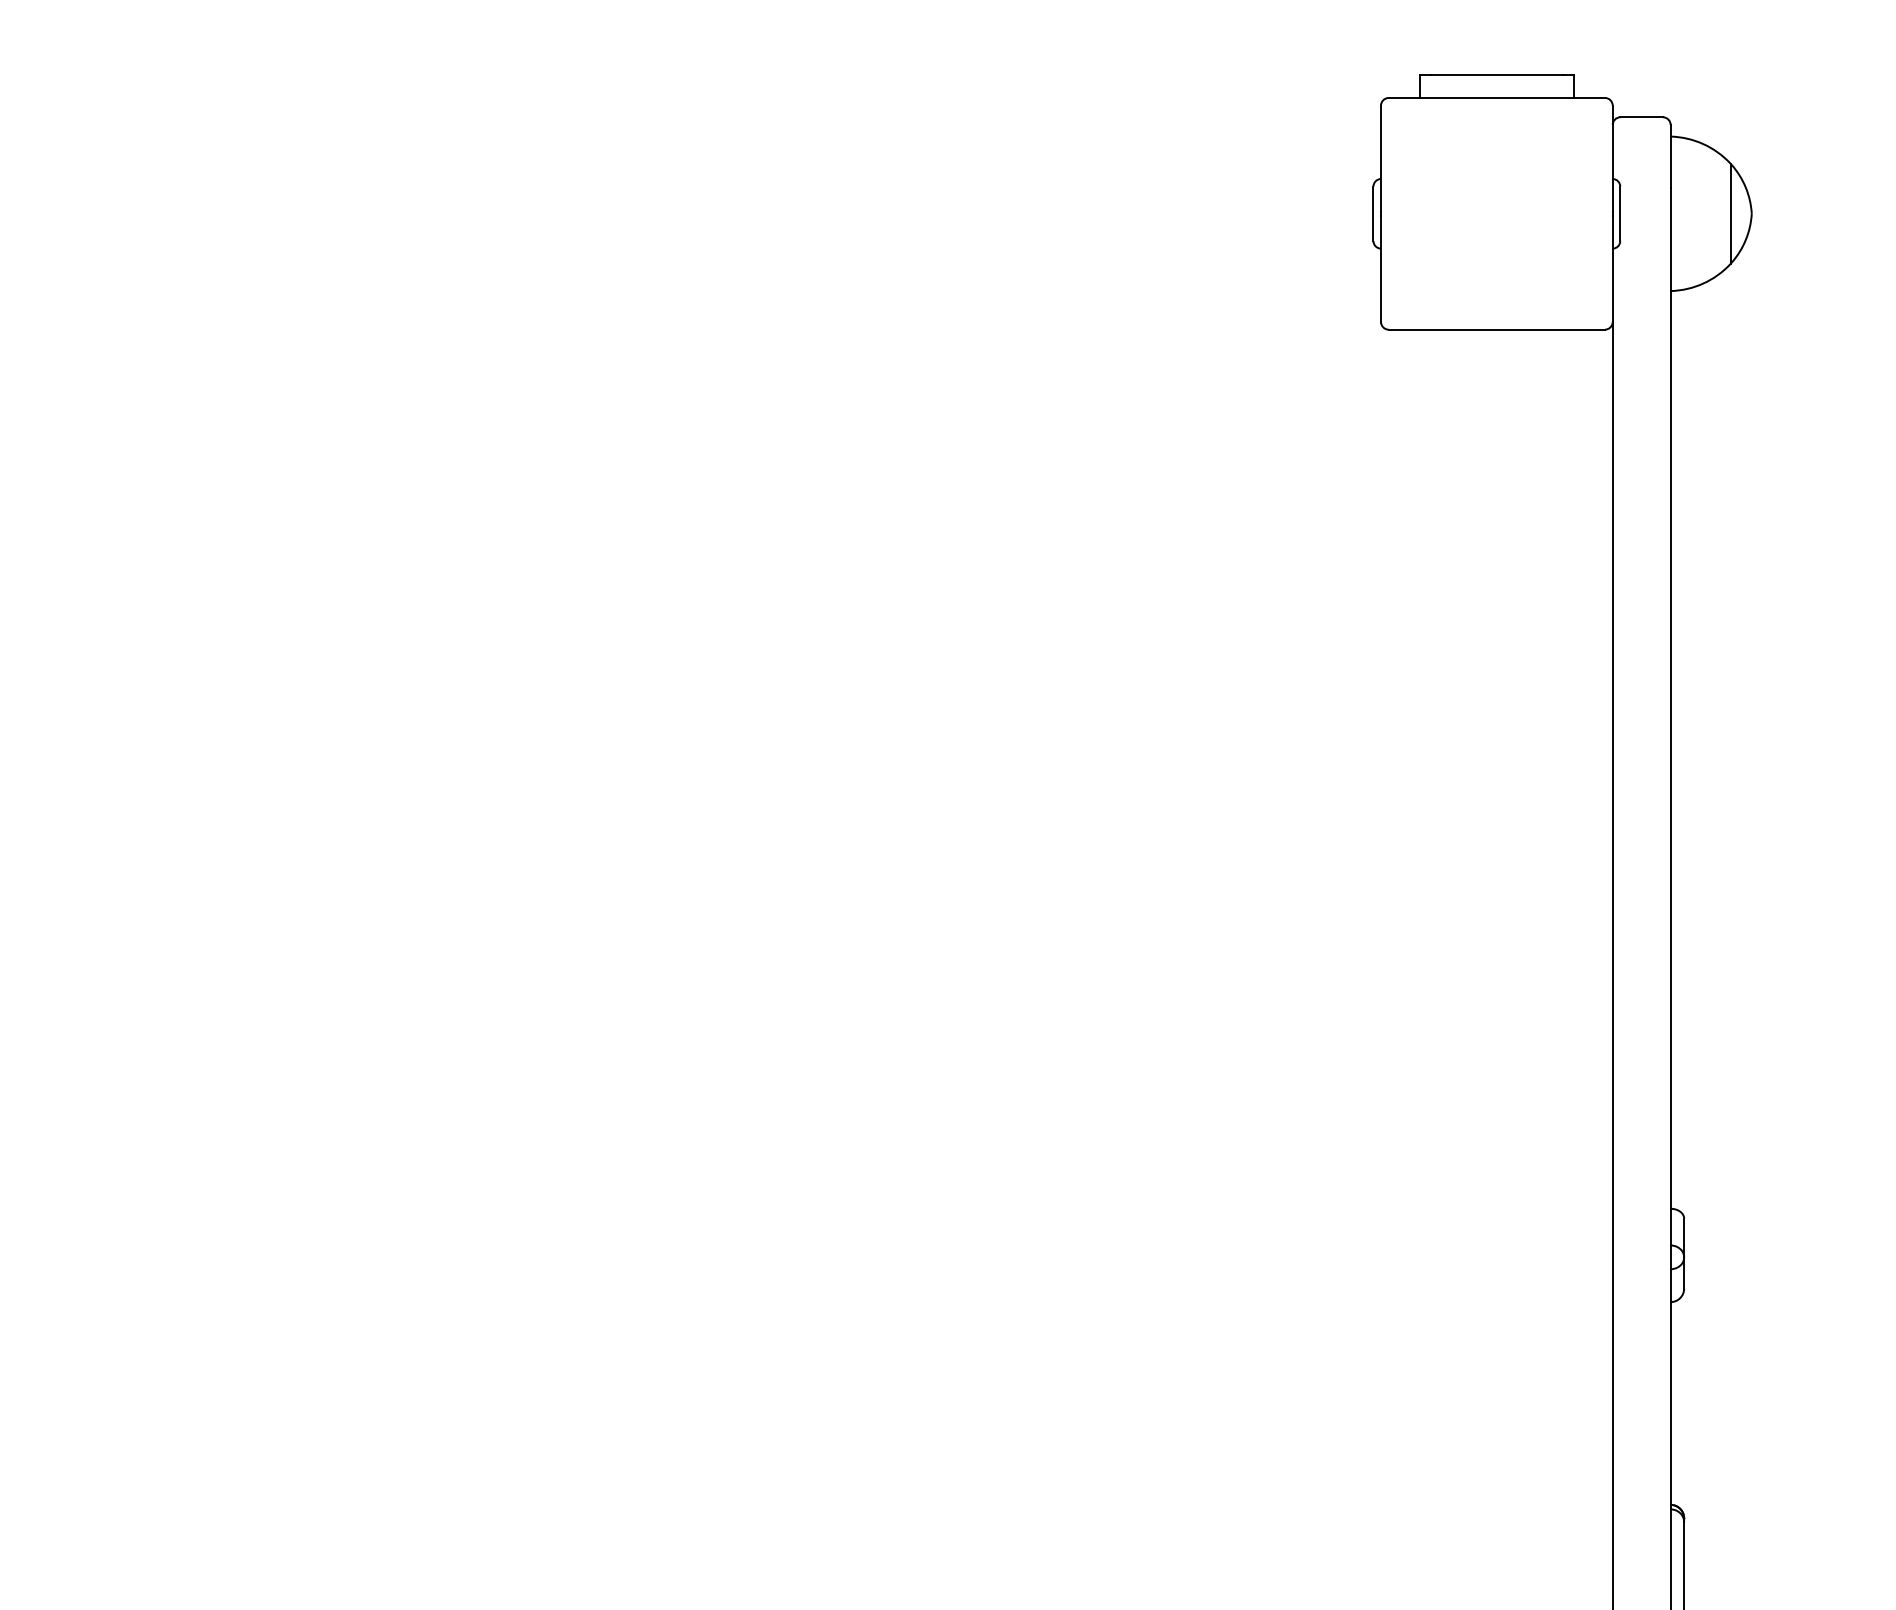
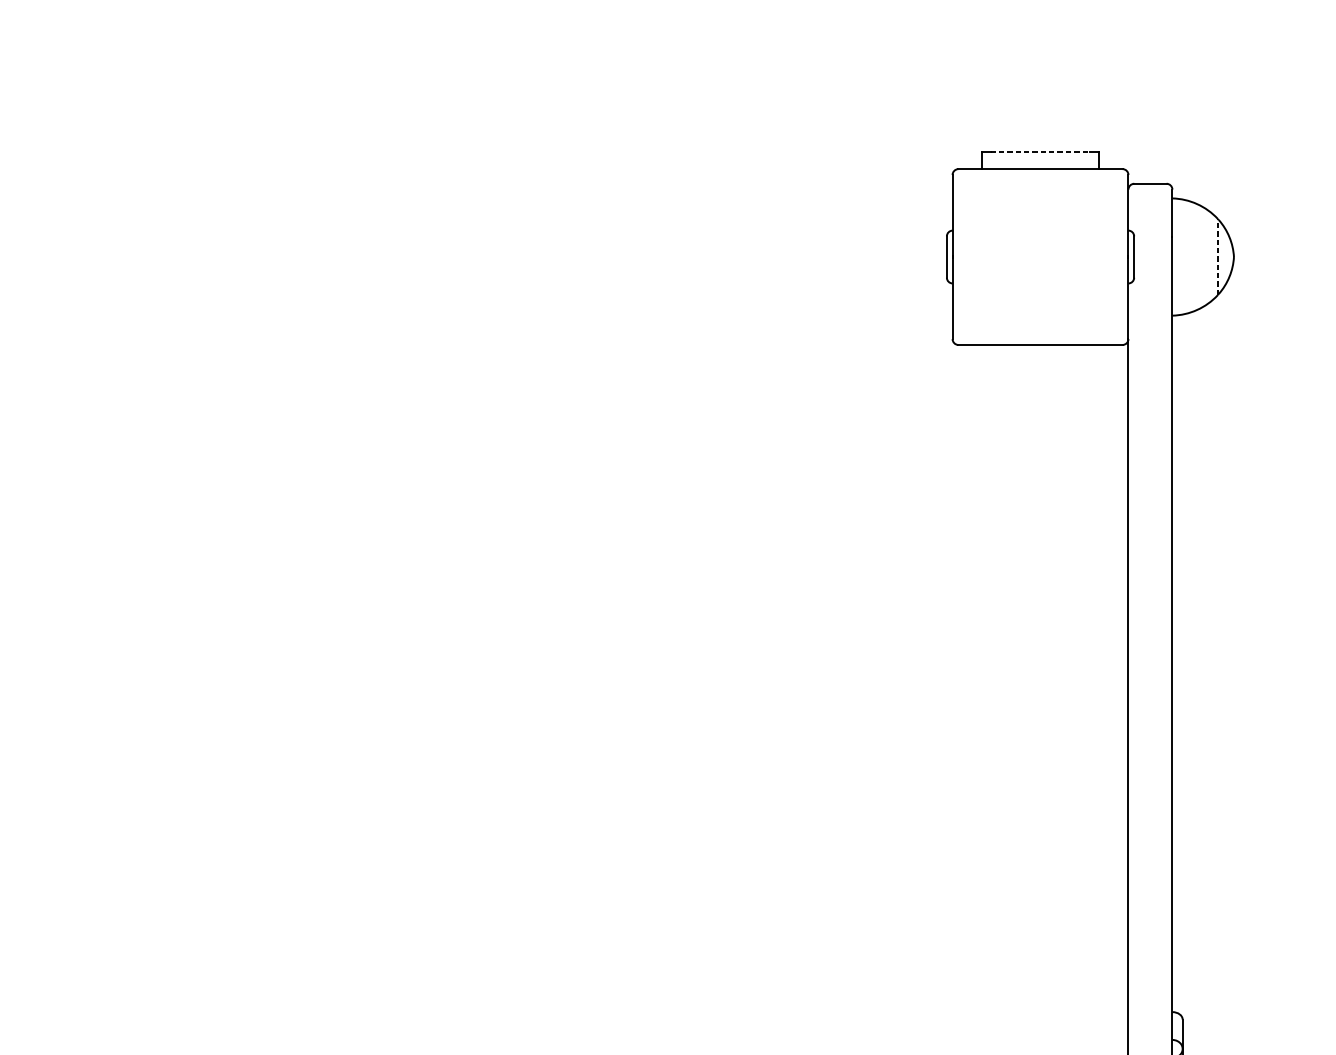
line: (1496, 74) -> (1040, 151), solid -> dashed
line: (1730, 213) -> (1217, 256), solid -> dashed

